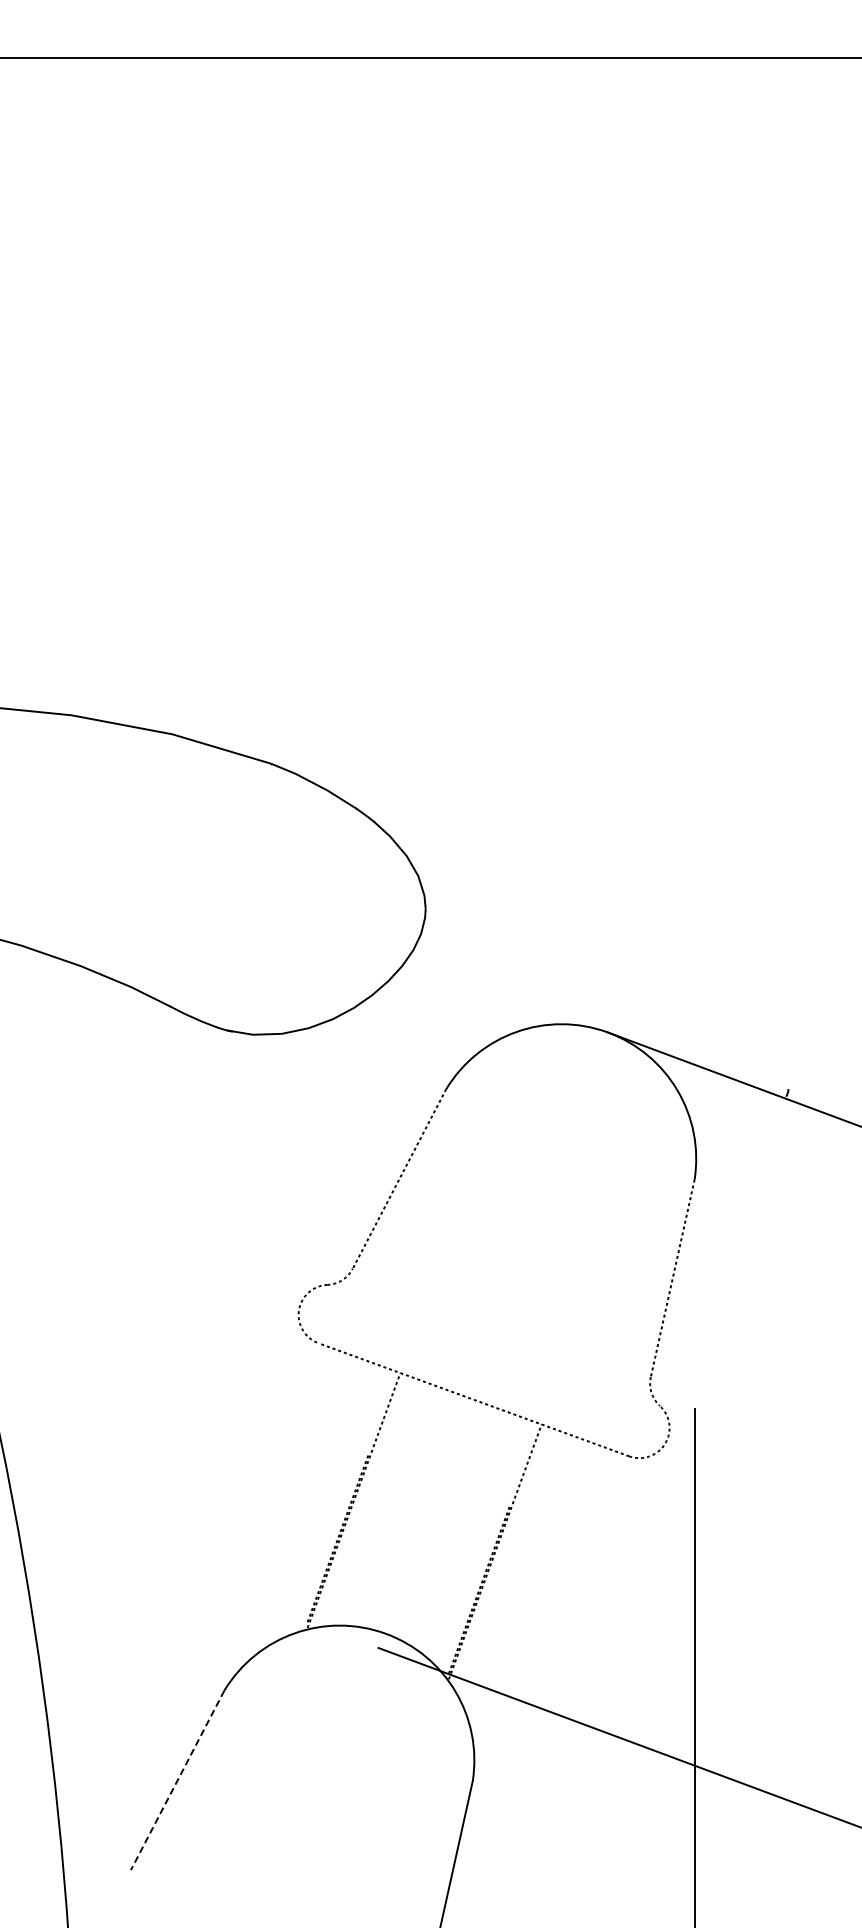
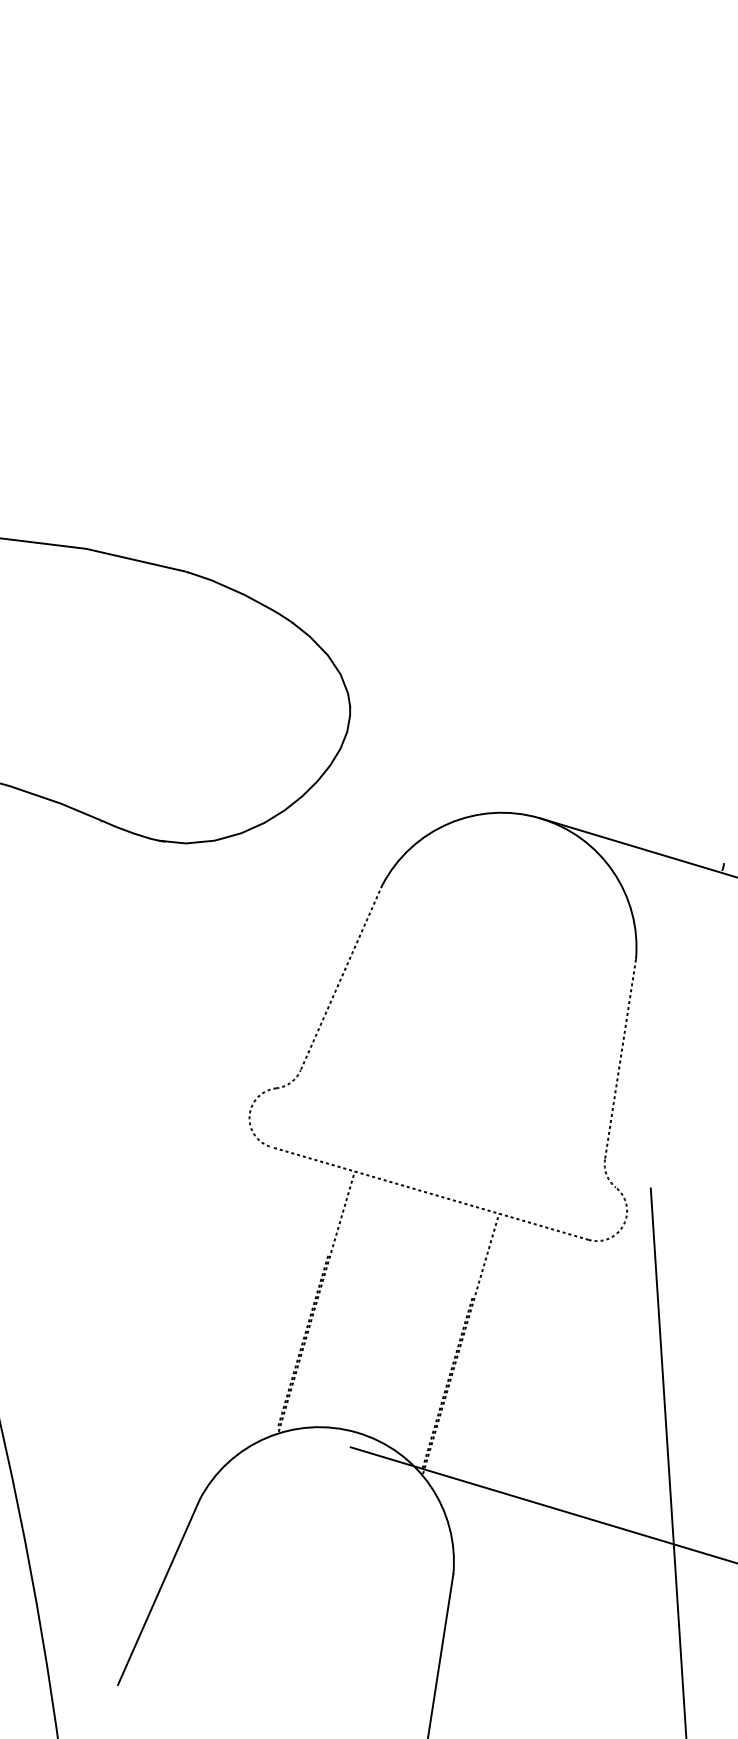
line: (177, 1780) -> (158, 1592), dashed -> solid

